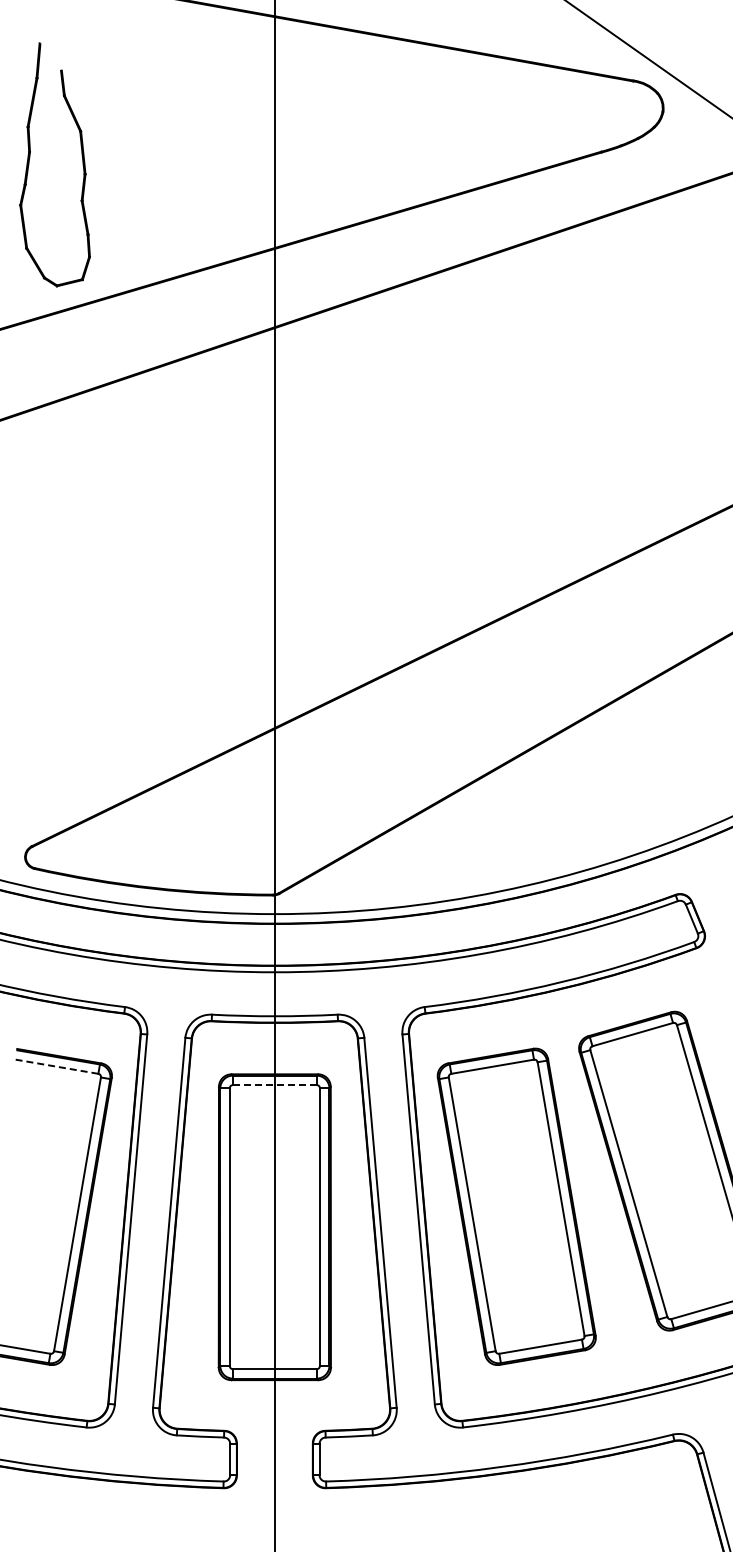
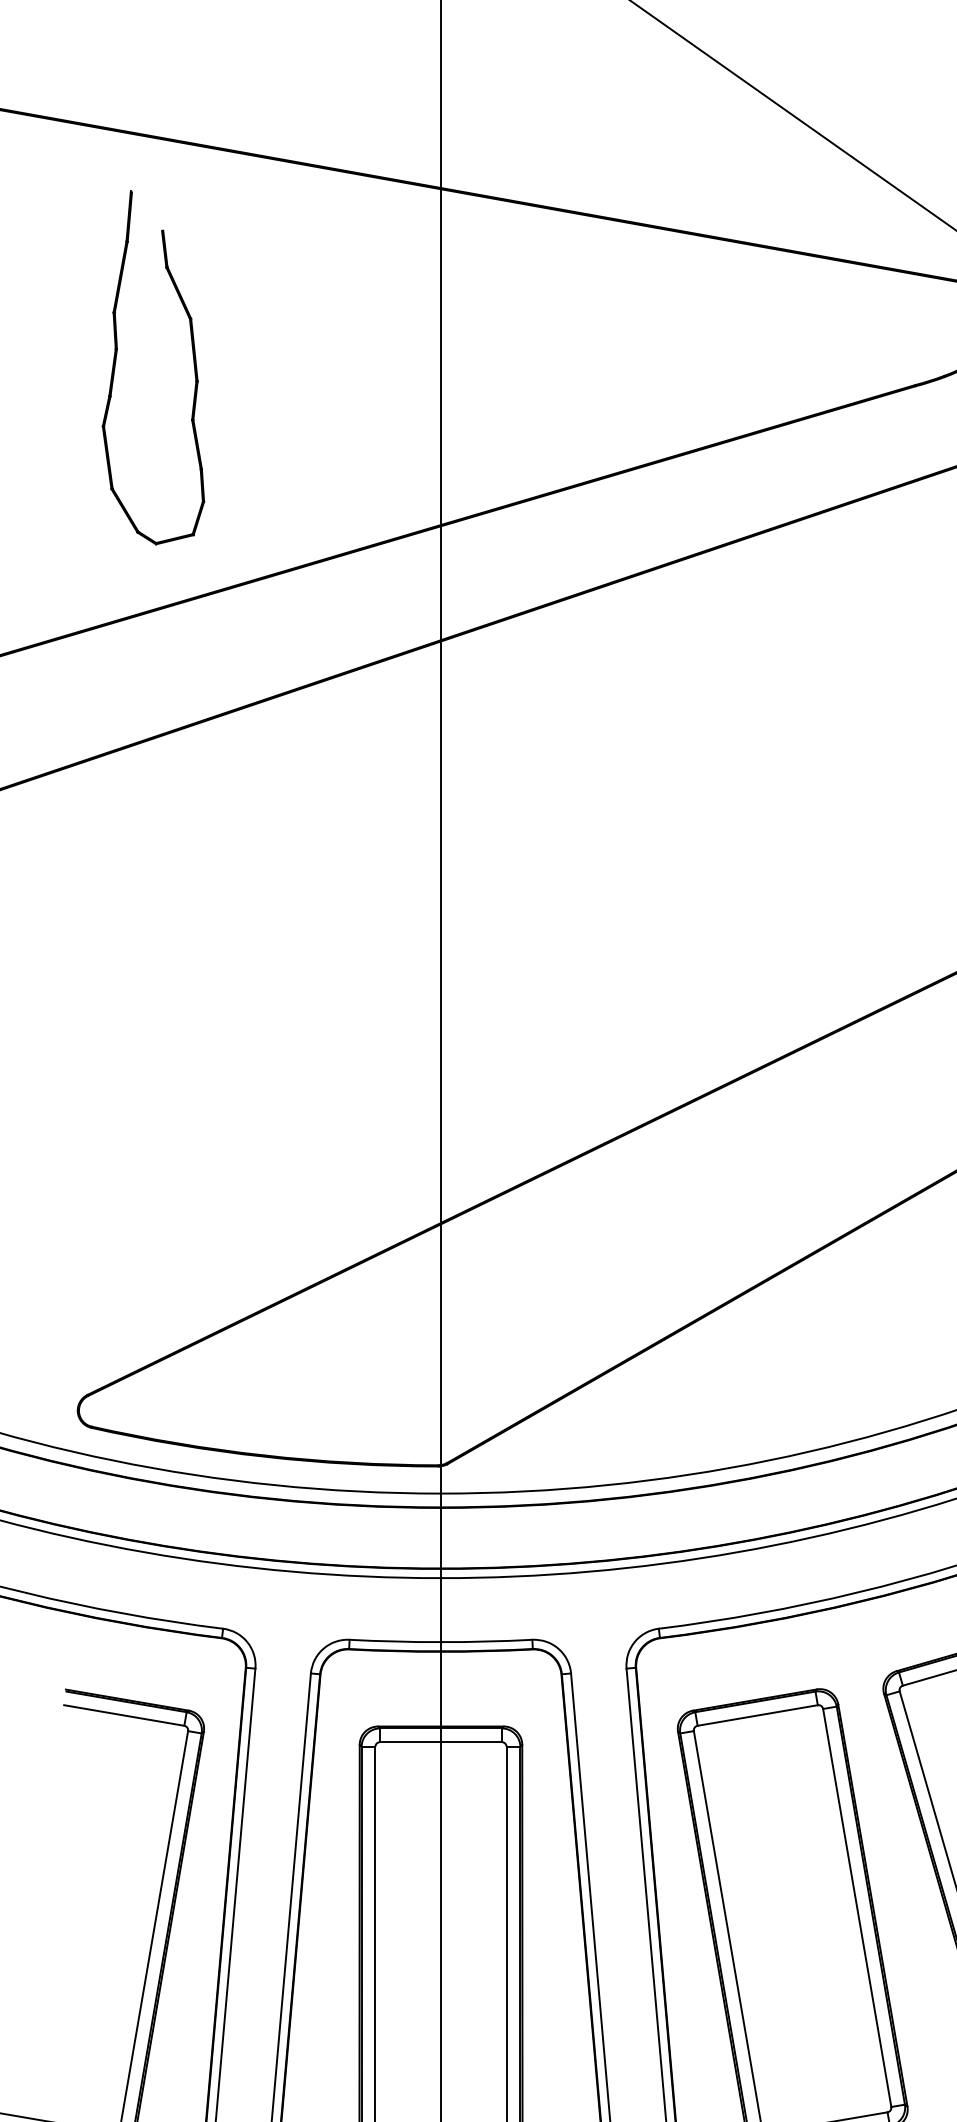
part: (30, 158) -> (117, 358), moved
line: (57, 1066) -> (124, 1715), dashed -> solid
line: (274, 1085) -> (440, 1742), dashed -> solid

